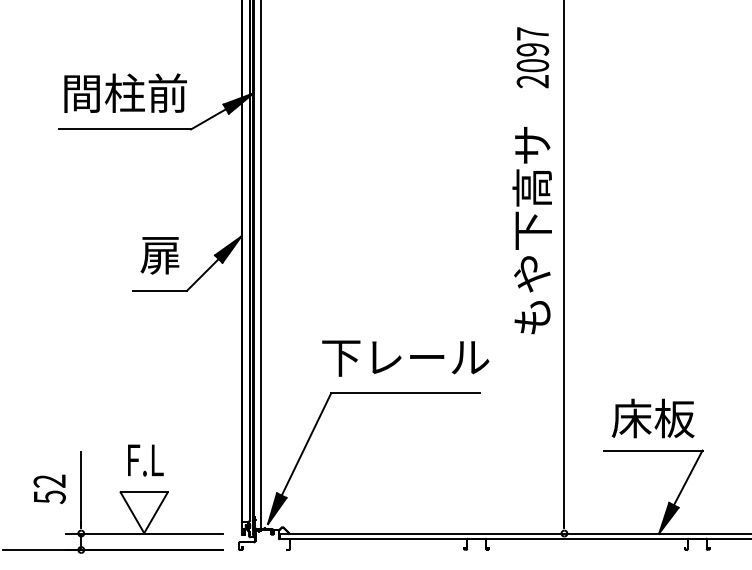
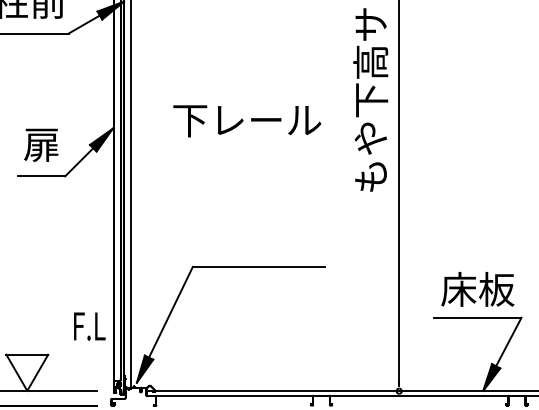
text: (531, 230) -> (370, 99), moved
text: (405, 358) -> (247, 121), moved
text: (145, 460) -> (89, 326), moved

